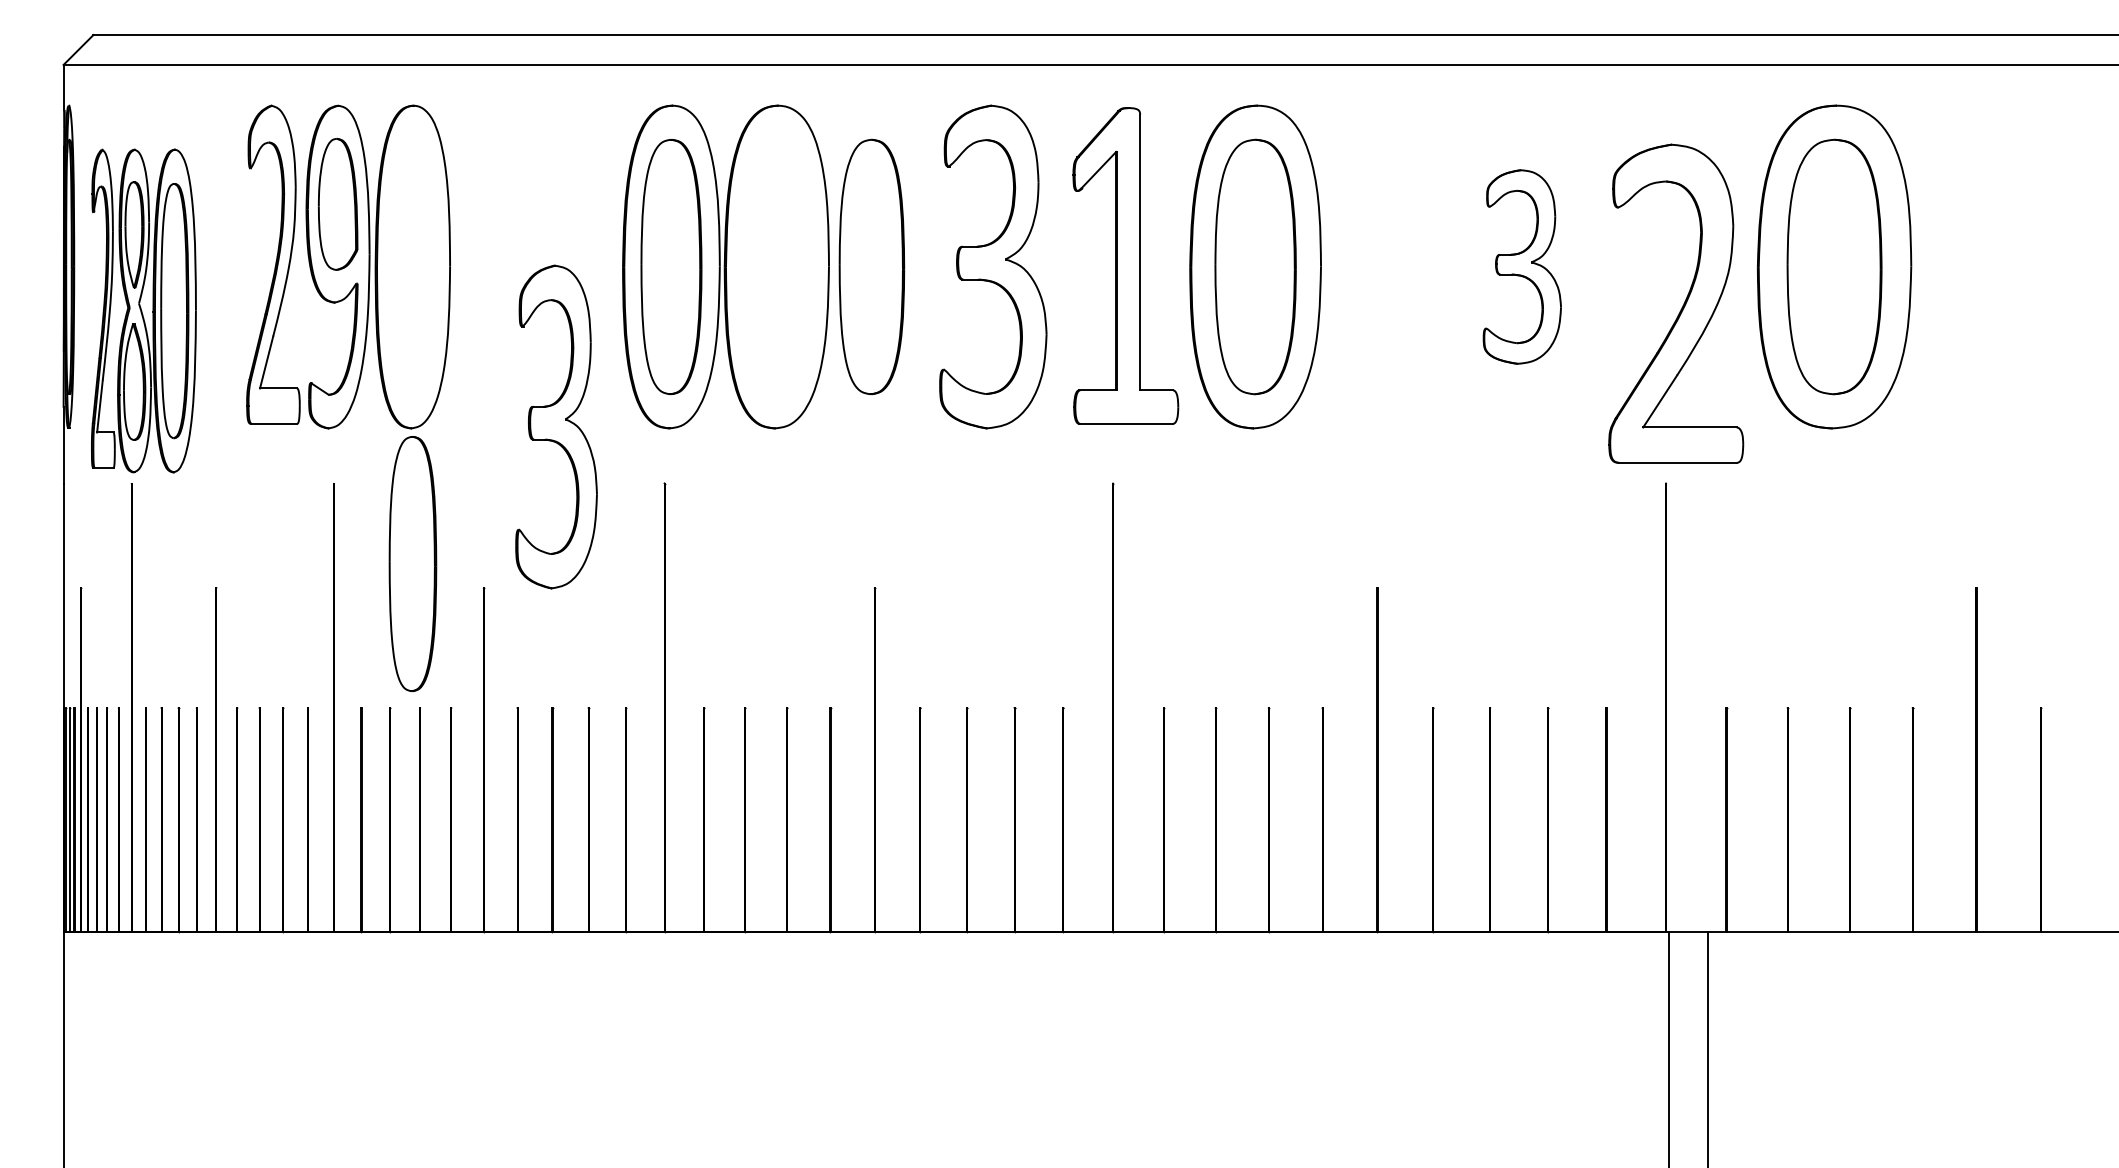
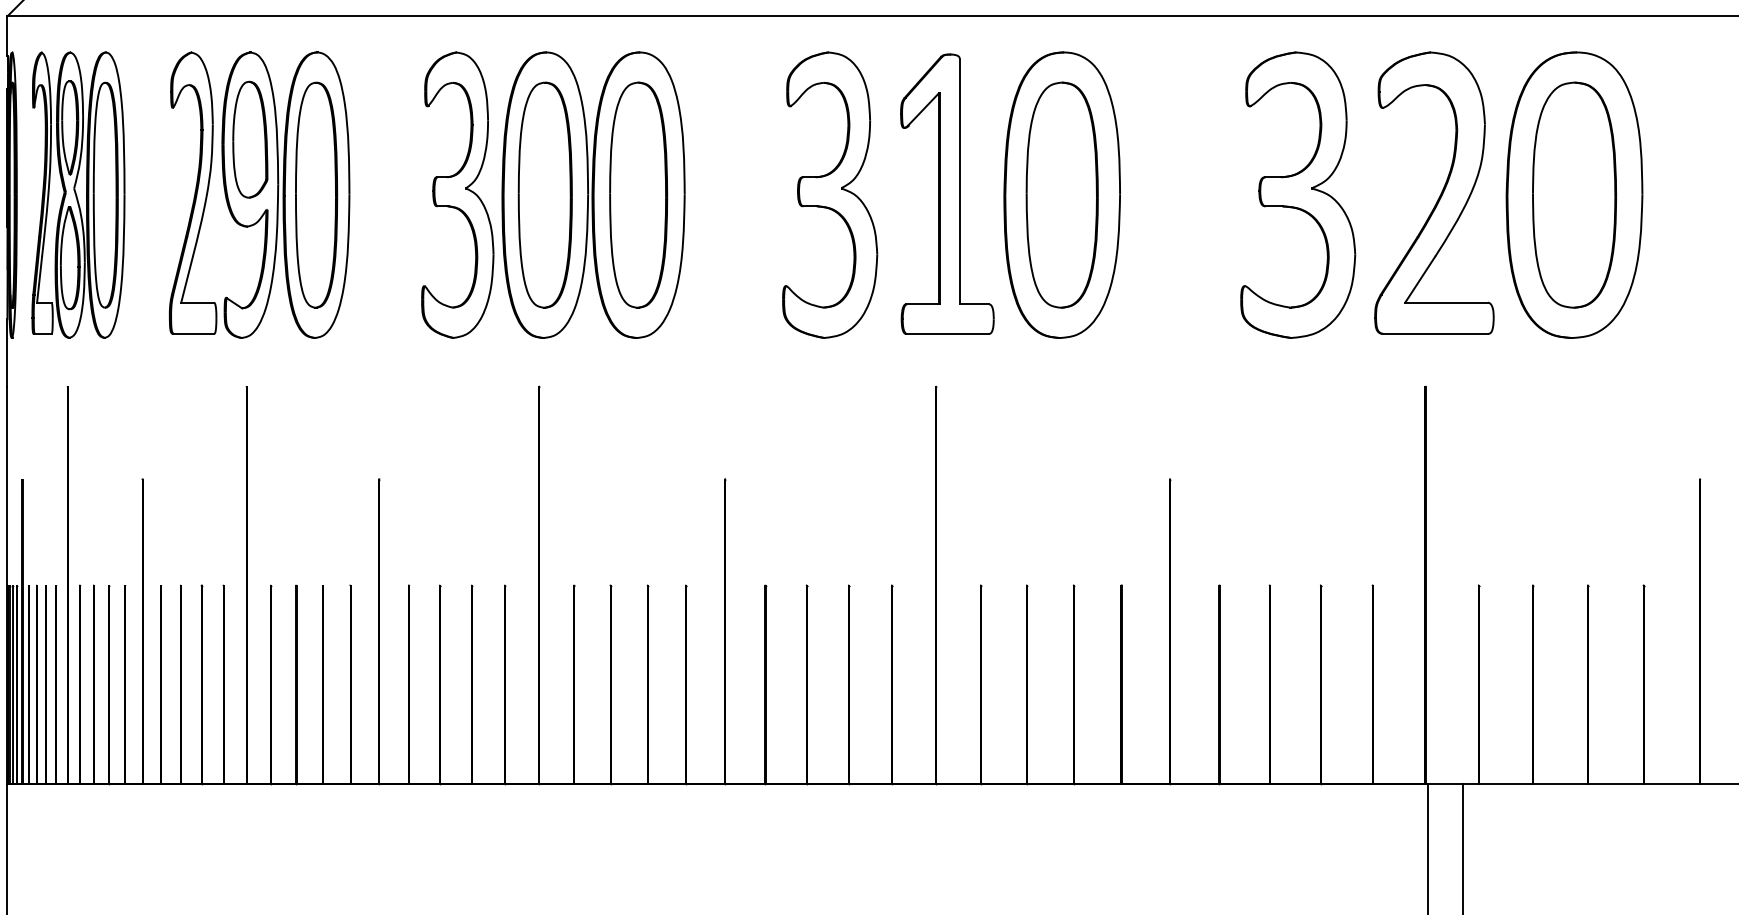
part: (871, 266) -> (638, 194), moved
part: (1522, 266) -> (1298, 194), size x1.67
part: (1682, 305) -> (1439, 194), moved
part: (143, 310) -> (78, 194), moved
part: (556, 426) -> (457, 194), moved
part: (412, 563) -> (316, 194), moved

